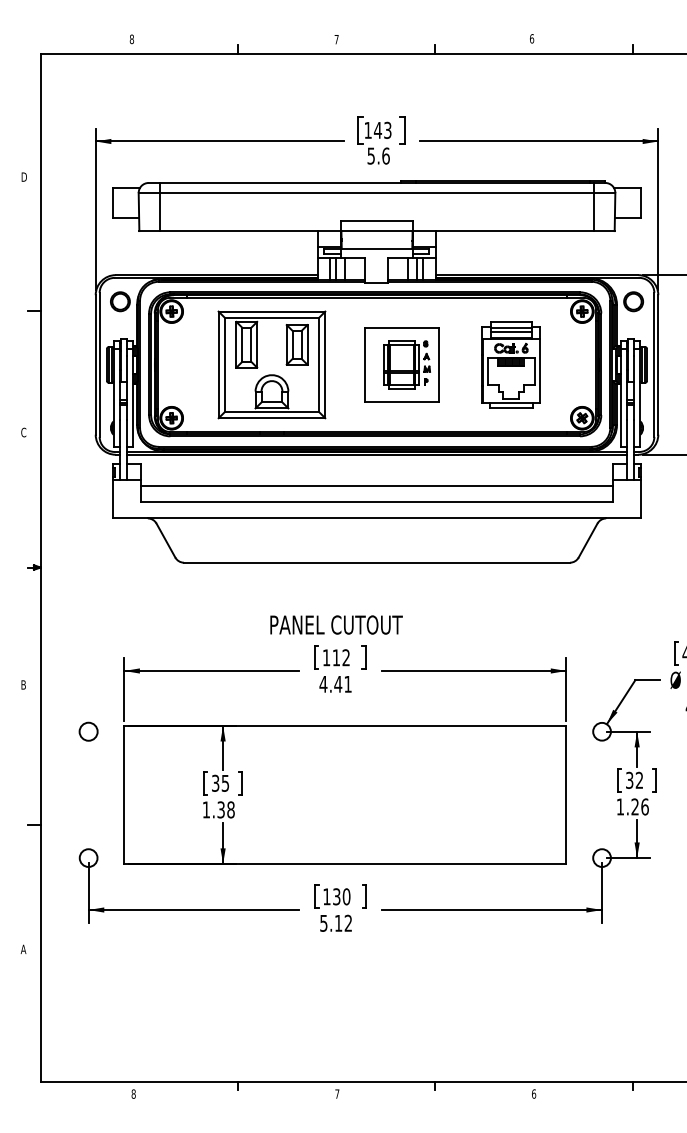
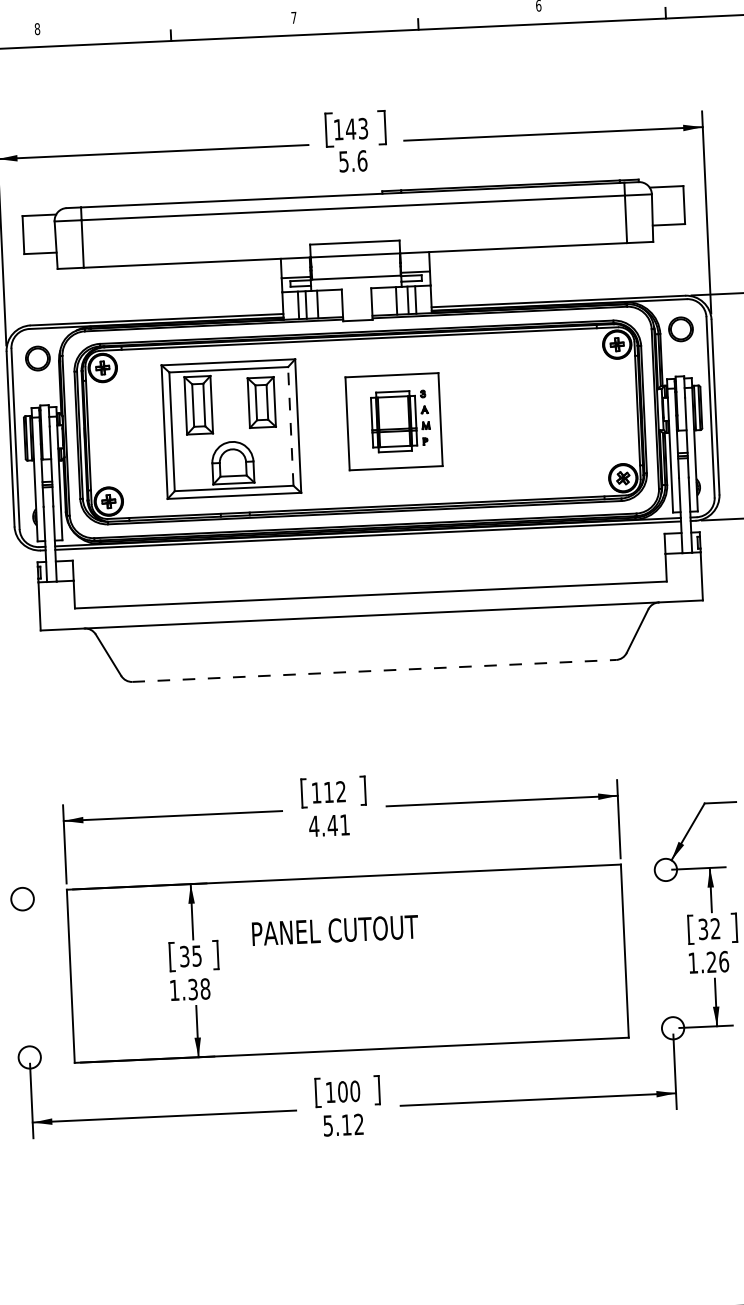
line: (319, 364) -> (290, 425), solid -> dashed
part: (510, 364) -> (530, 414), removed
line: (376, 486) -> (369, 575), removed
line: (377, 562) -> (374, 670), solid -> dashed
text: (336, 624) -> (335, 929), moved
text: (336, 896) -> (342, 1091), 130 -> 100

